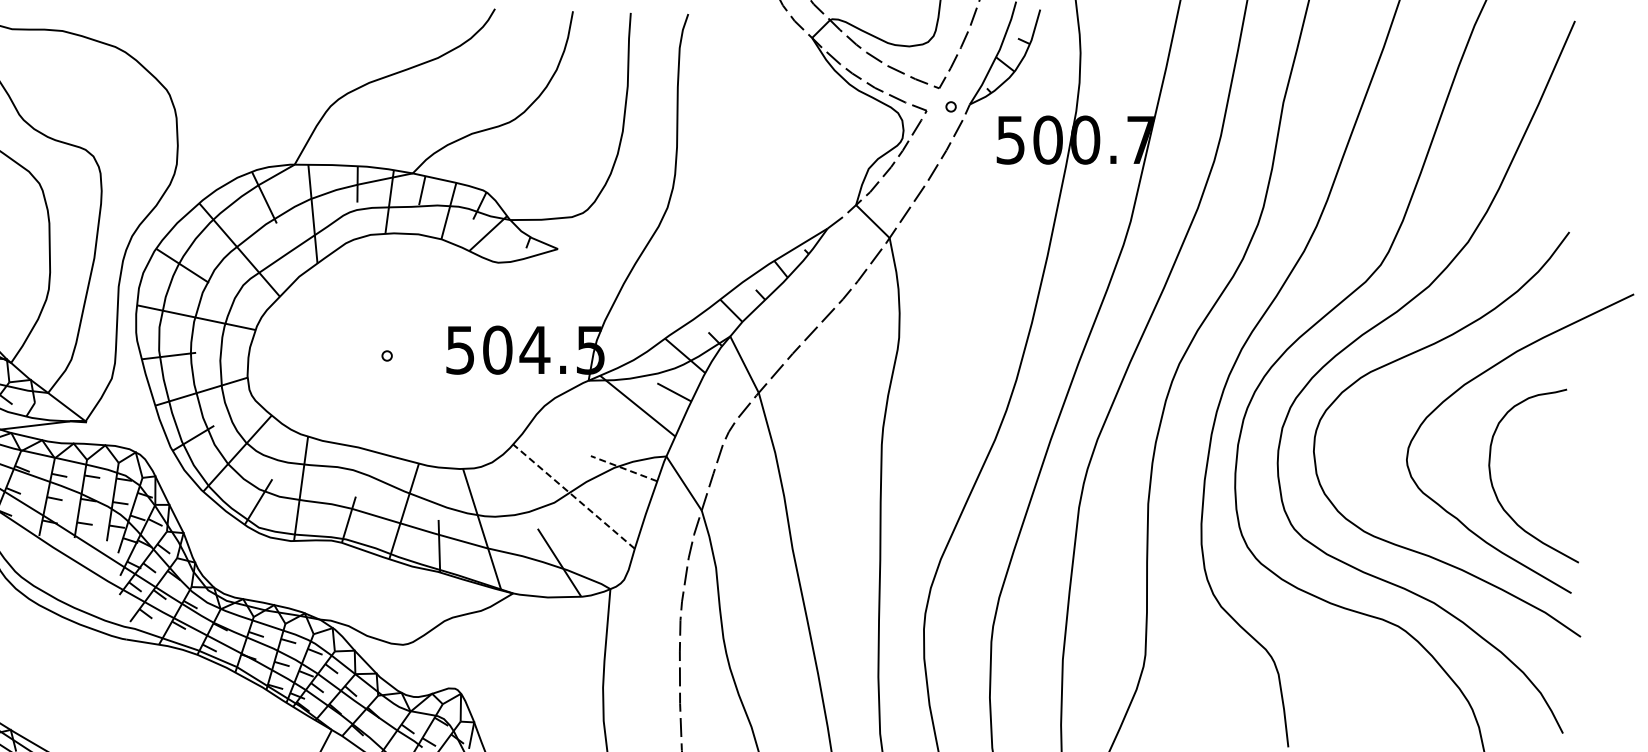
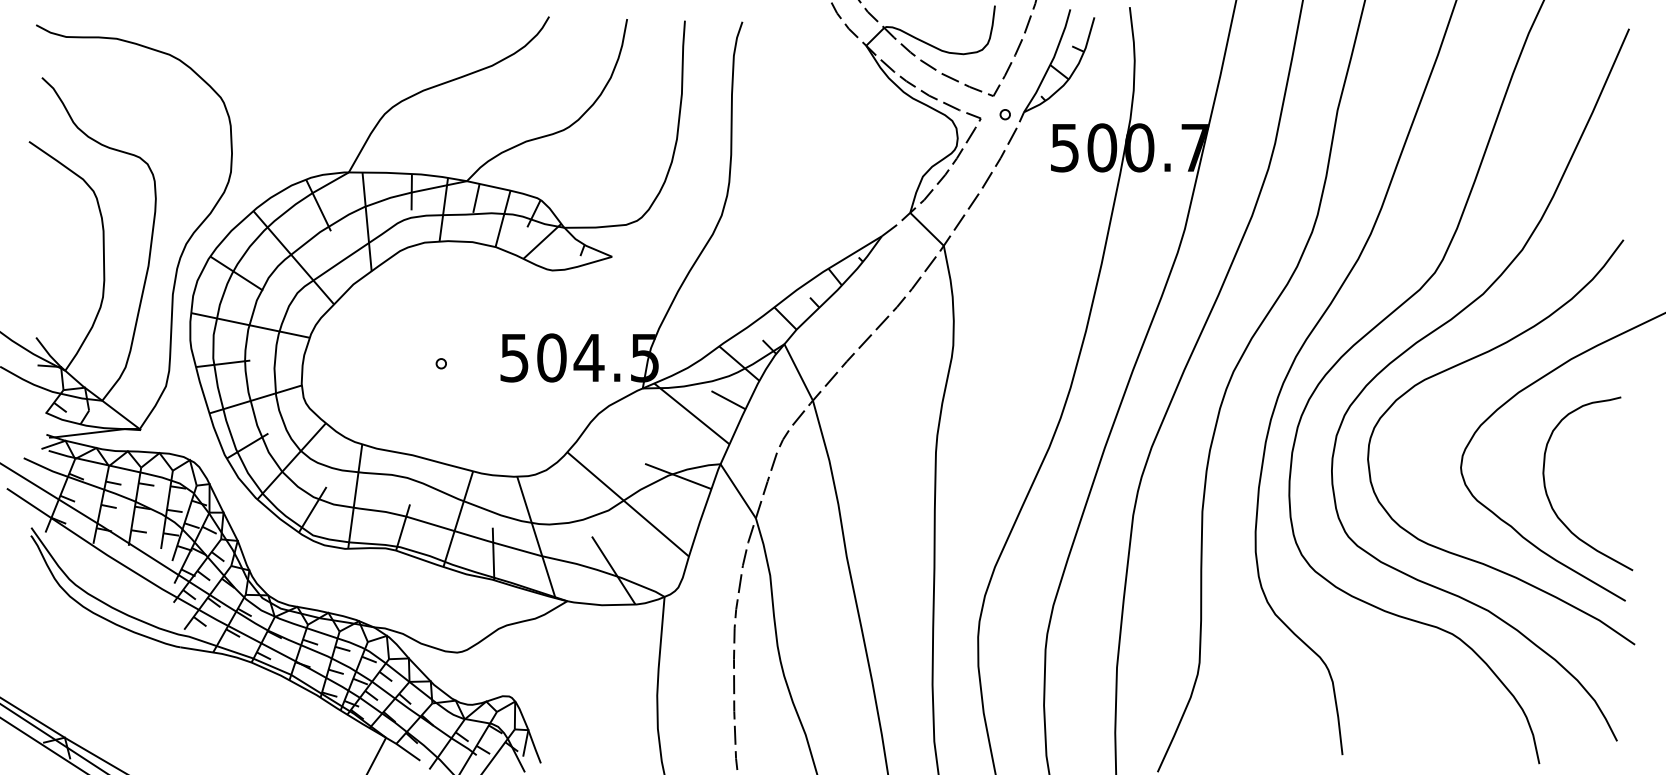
line: (624, 468) -> (678, 476), dashed -> solid
line: (573, 496) -> (627, 504), dashed -> solid

